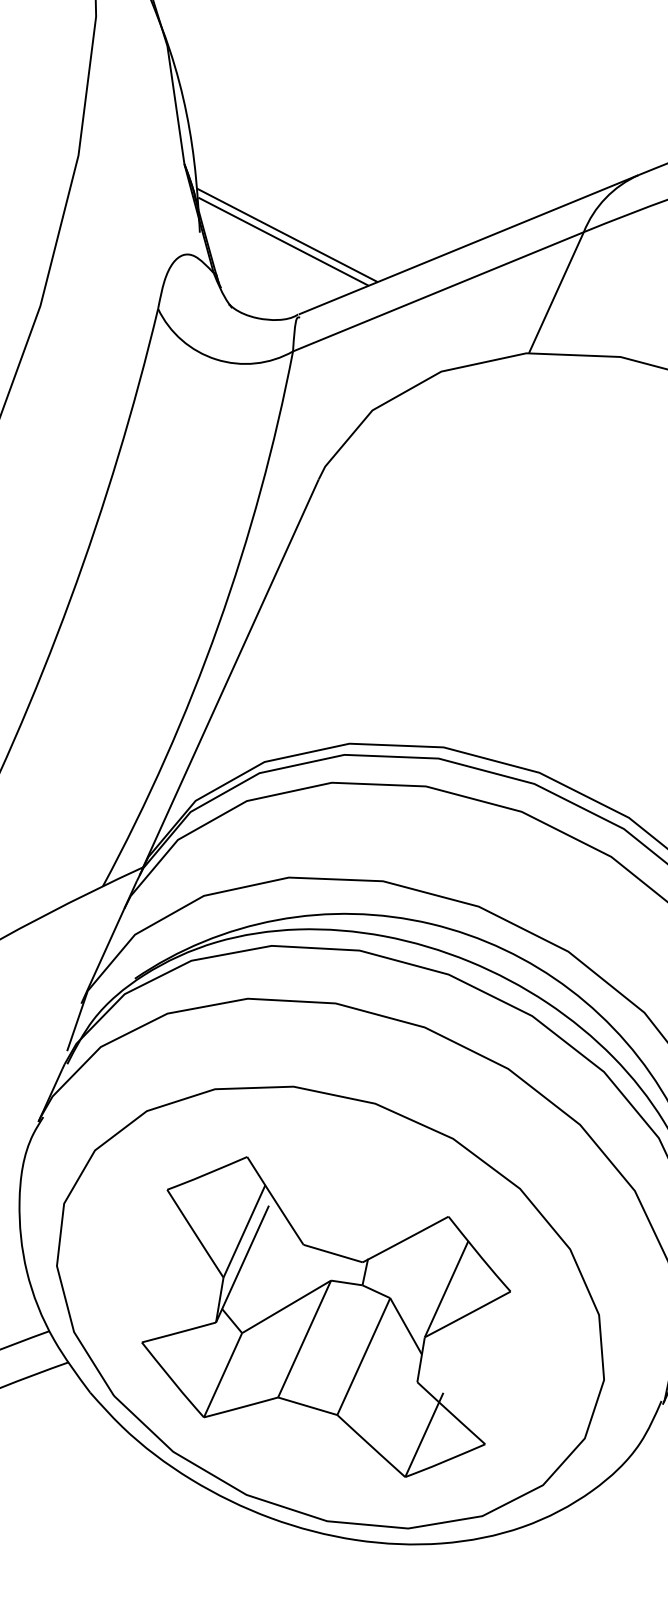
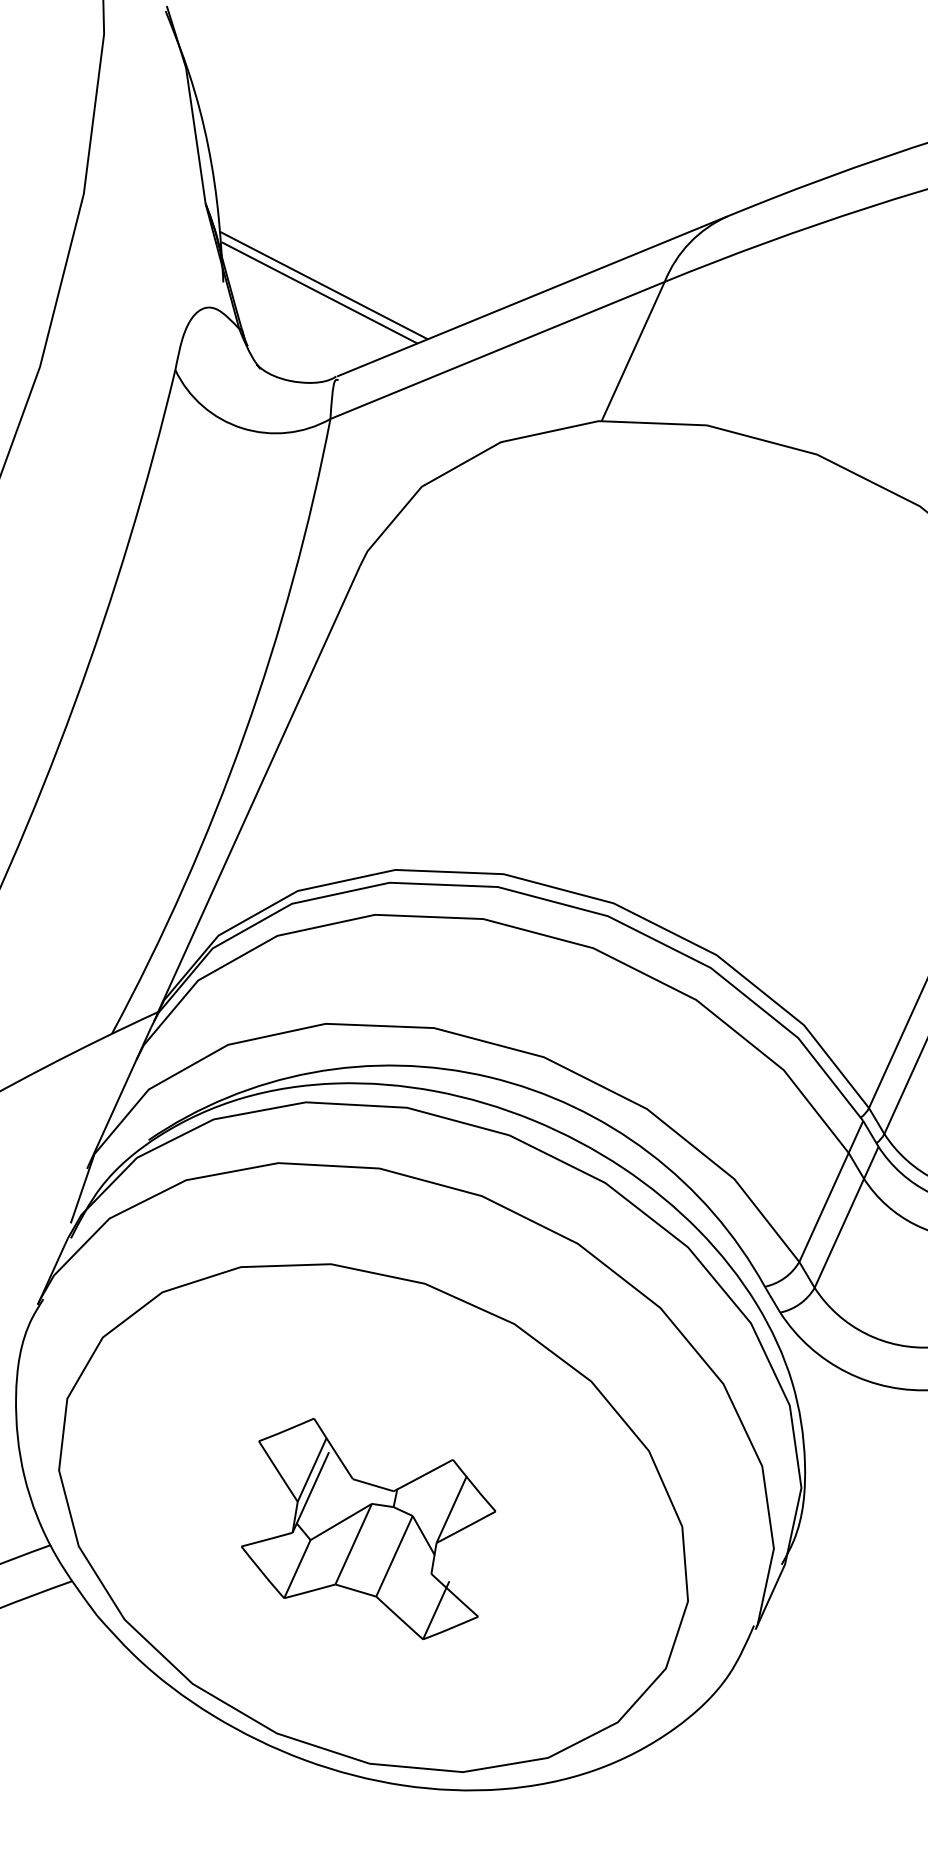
part: (326, 1316) -> (368, 1528), size x0.6

